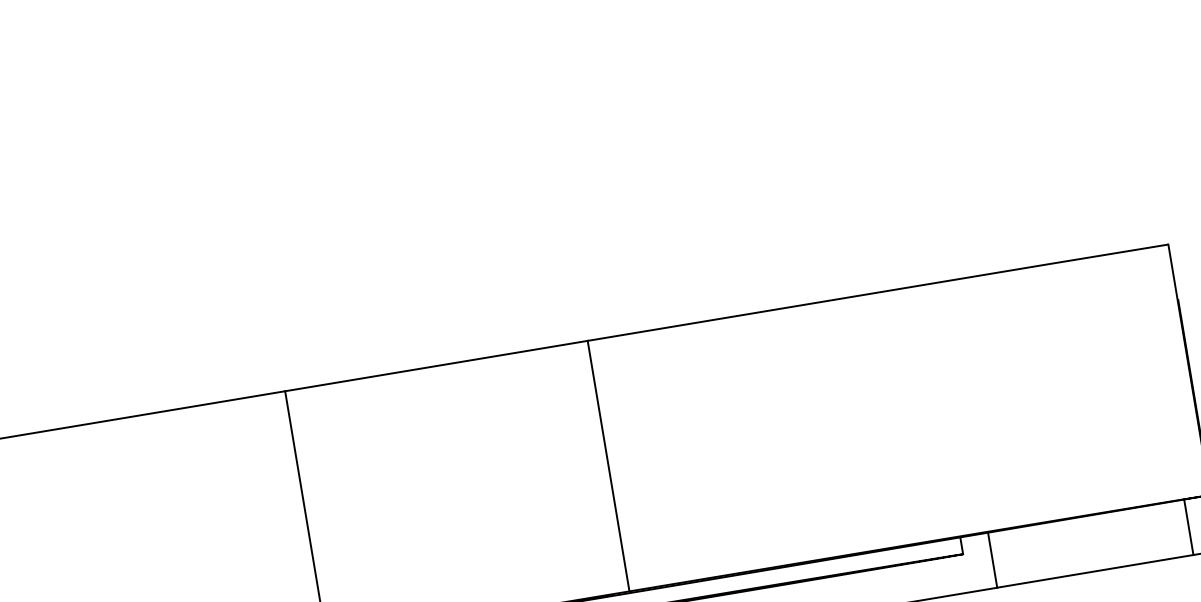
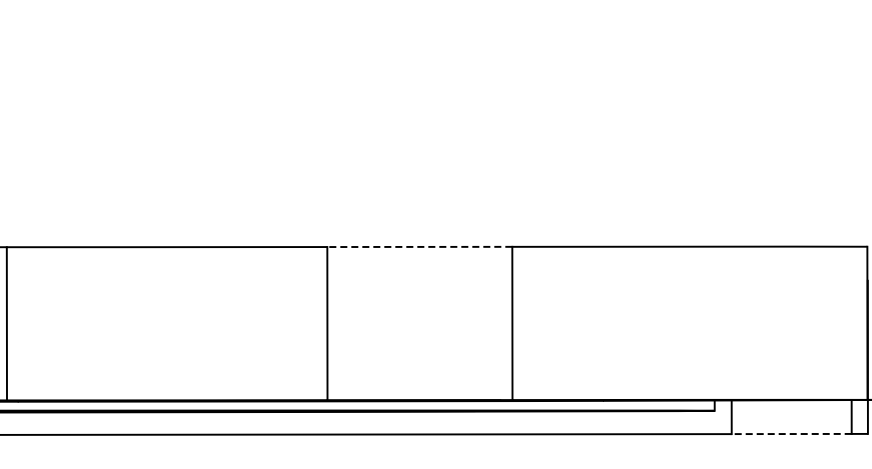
line: (435, 365) -> (419, 246), solid -> dashed
line: (1095, 572) -> (791, 434), solid -> dashed

